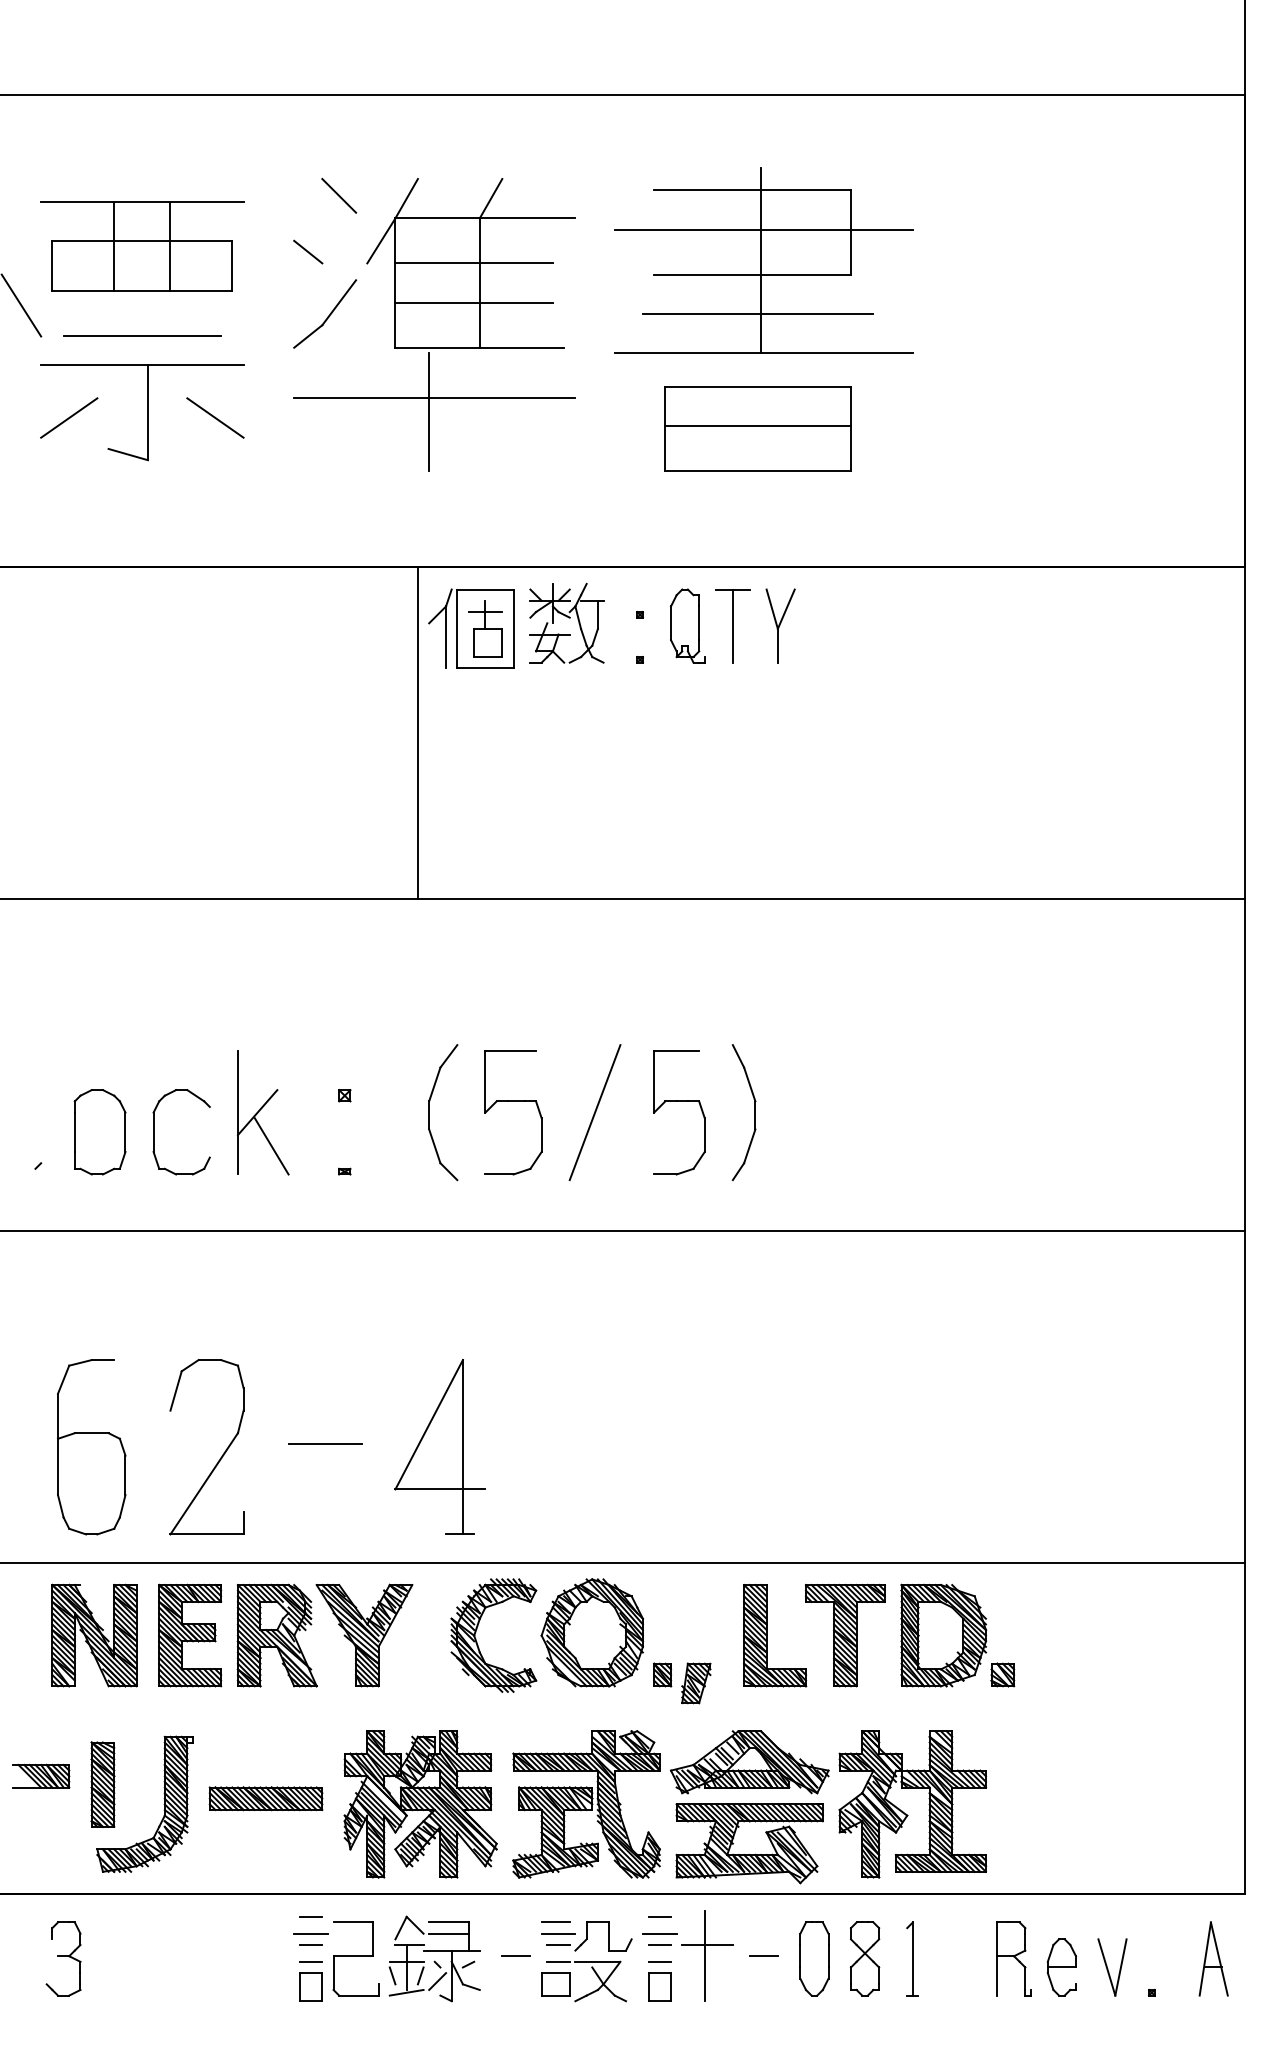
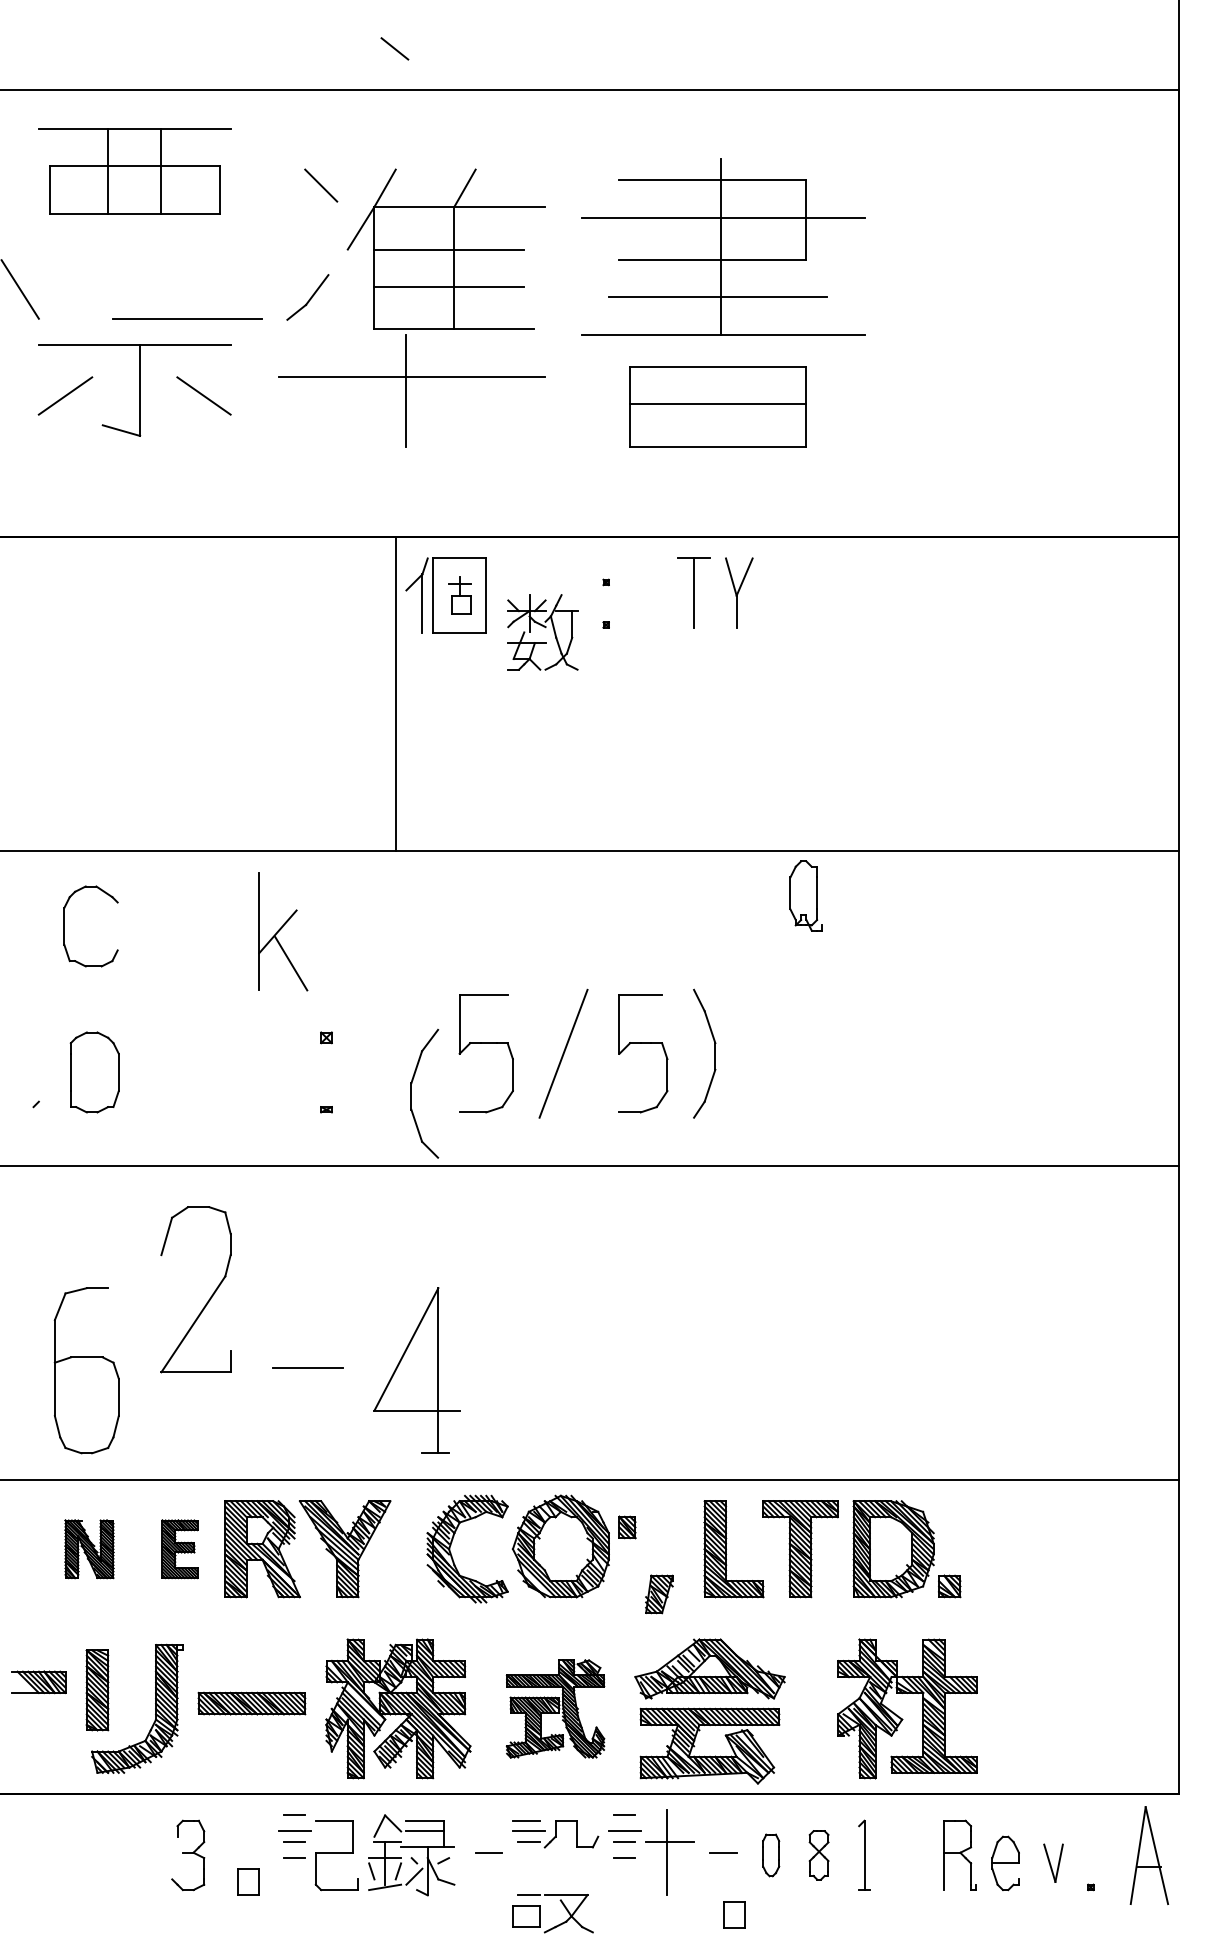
part: (142, 246) -> (134, 171), moved
line: (307, 251) -> (394, 48), moved
part: (324, 314) -> (307, 297), size x0.7
line: (142, 336) -> (187, 318), moved
part: (566, 623) -> (542, 632), moved
part: (686, 625) -> (805, 895), moved
part: (485, 628) -> (459, 595), size x0.7
part: (263, 1112) -> (283, 931), moved
part: (429, 1112) -> (411, 1093), moved
part: (153, 1132) -> (64, 926), moved
part: (220, 1457) -> (208, 1299), moved
part: (94, 1636) -> (89, 1549), size x0.6
part: (189, 1636) -> (179, 1549), size x0.6
part: (662, 1675) -> (627, 1527), moved
part: (586, 1803) -> (555, 1708), size x0.7
part: (906, 1813) -> (901, 1717), moved
part: (1213, 1958) -> (1149, 1854), size x1.4
part: (63, 1959) -> (188, 1855), moved
part: (813, 1959) -> (770, 1855), size x0.6
part: (864, 1959) -> (818, 1855), size x0.7
part: (1112, 1966) -> (1053, 1862), size x0.7
part: (570, 1981) -> (540, 1913), moved
part: (311, 1986) -> (248, 1881), moved
part: (659, 1986) -> (734, 1914), moved

